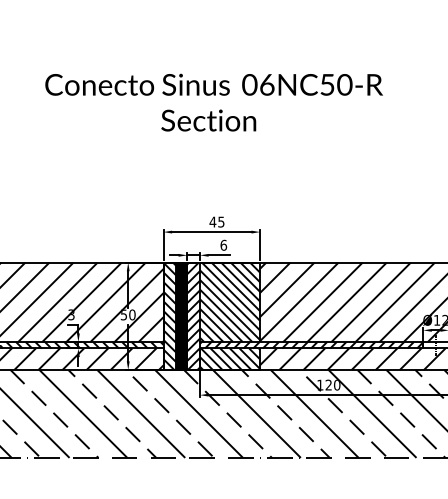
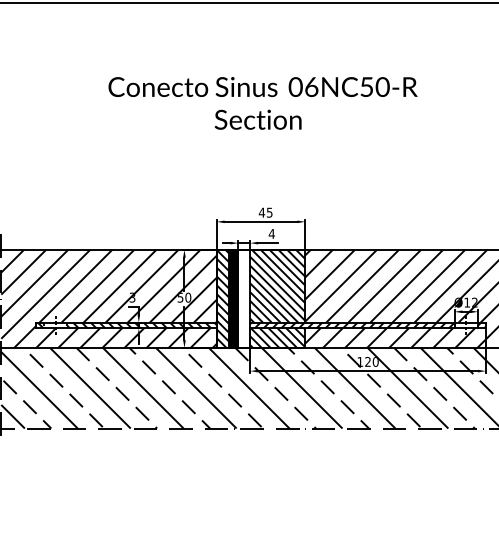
text: (223, 244) -> (271, 233), 6 -> 4
hatch: (193, 315) -> (244, 298), removed

